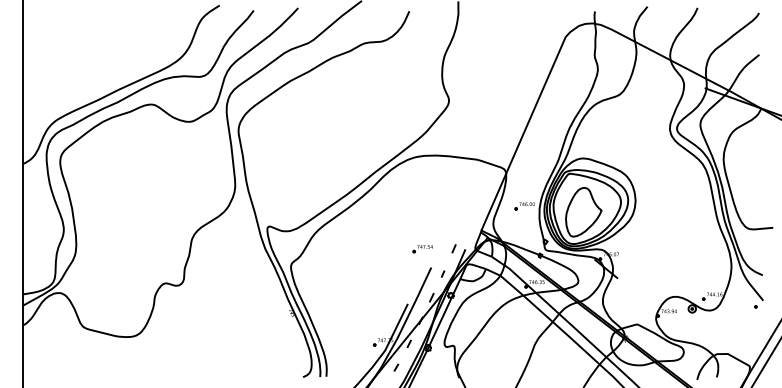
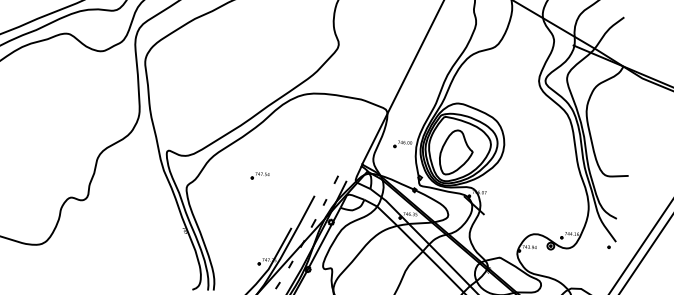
part: (422, 249) -> (260, 176), moved

